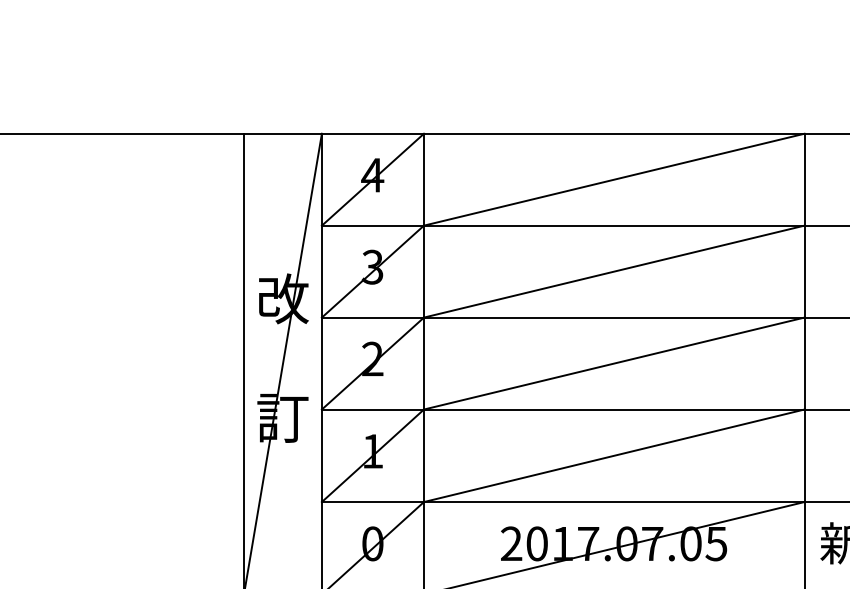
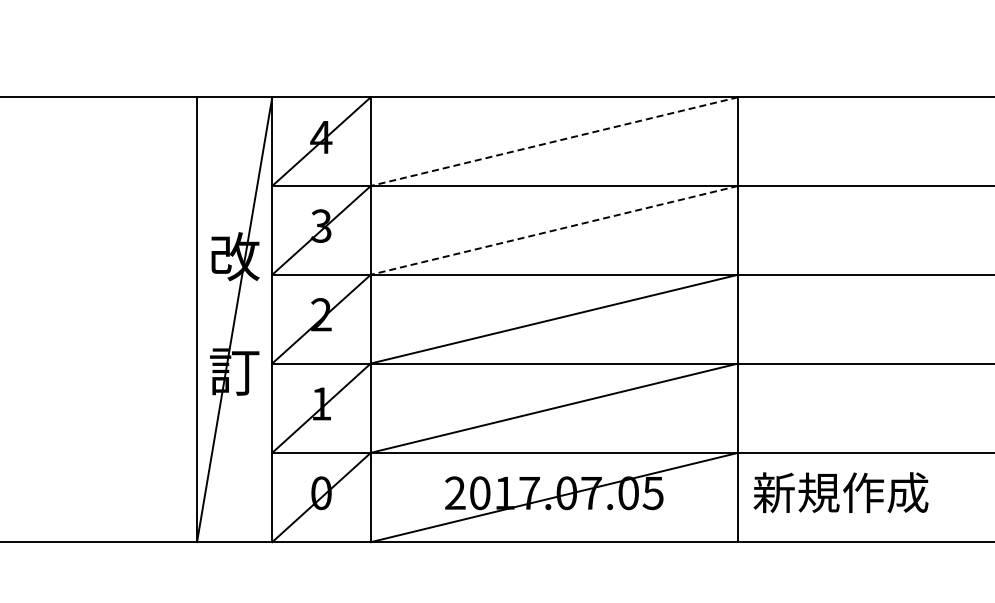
line: (614, 179) -> (554, 141), solid -> dashed
line: (614, 271) -> (554, 230), solid -> dashed

